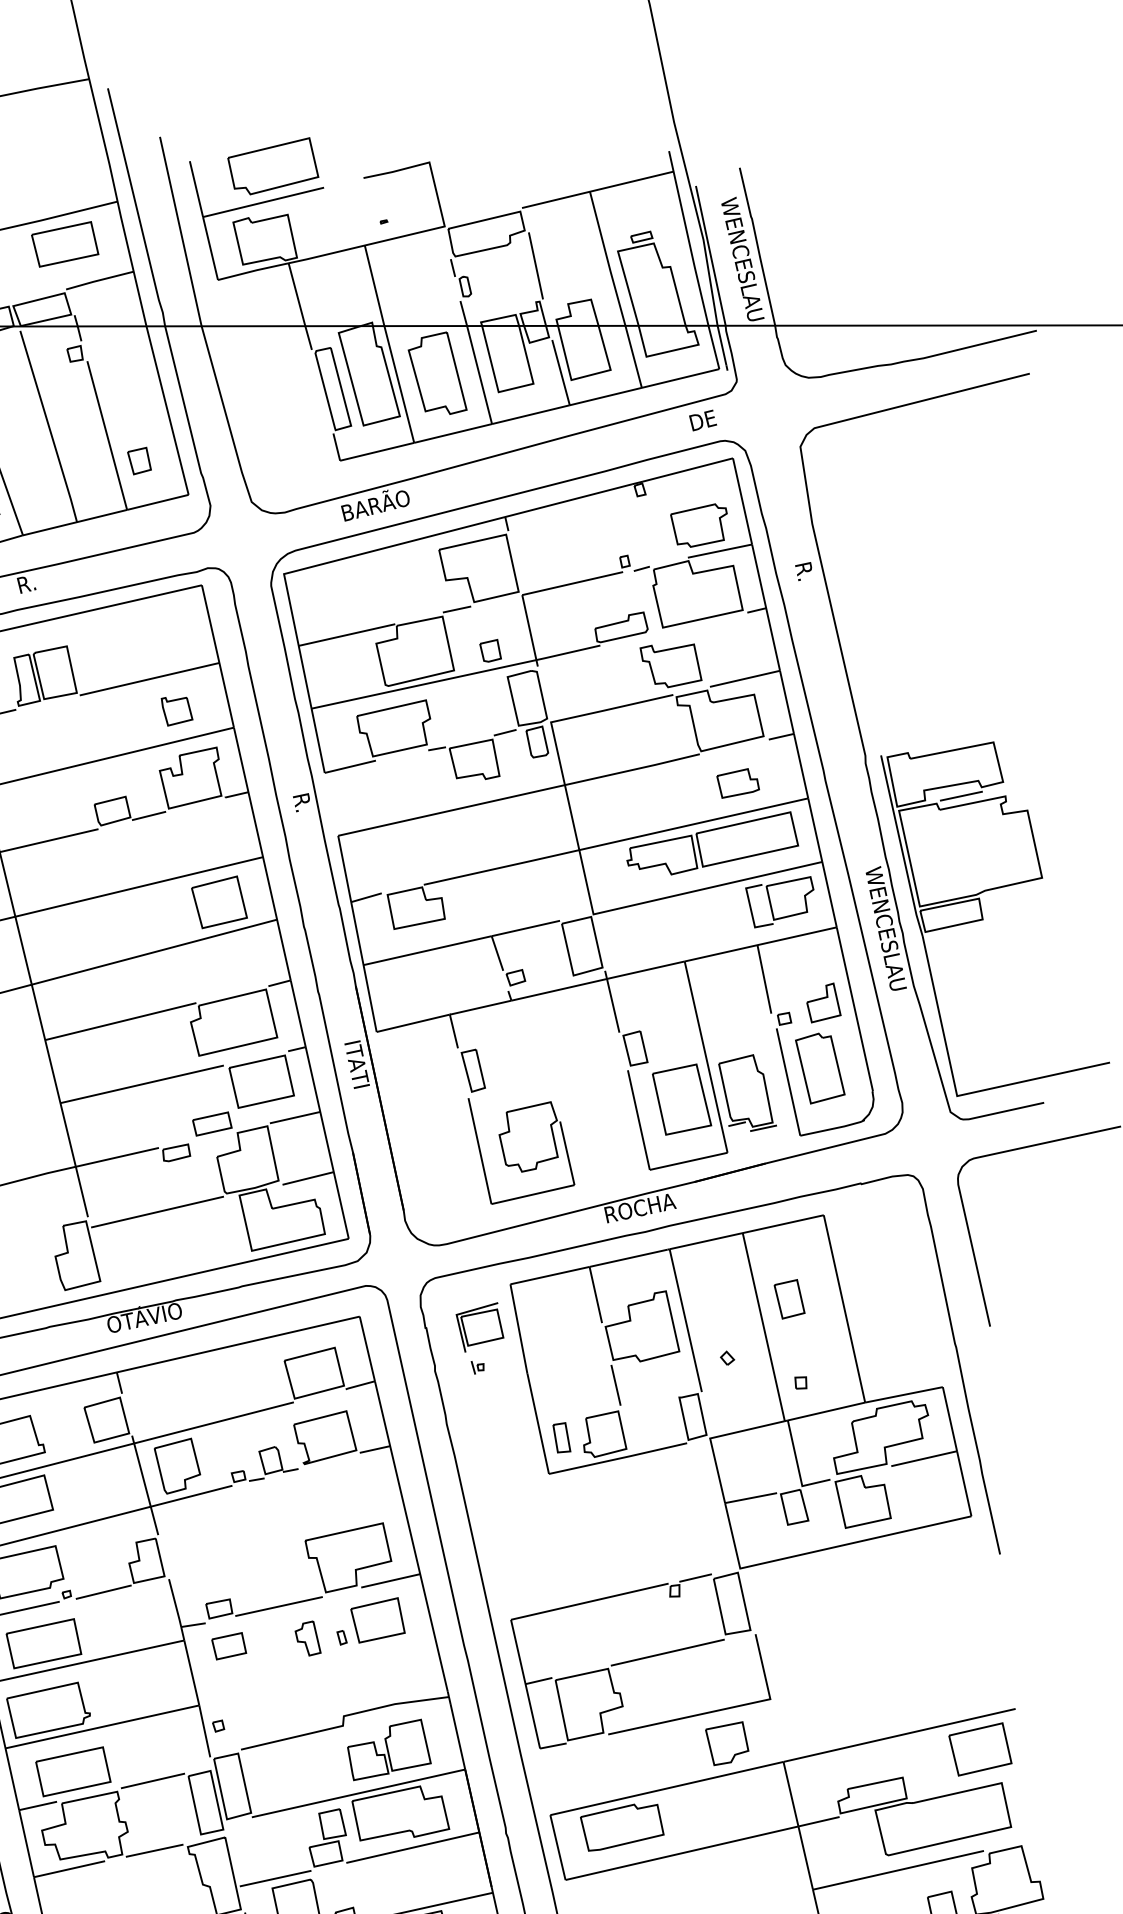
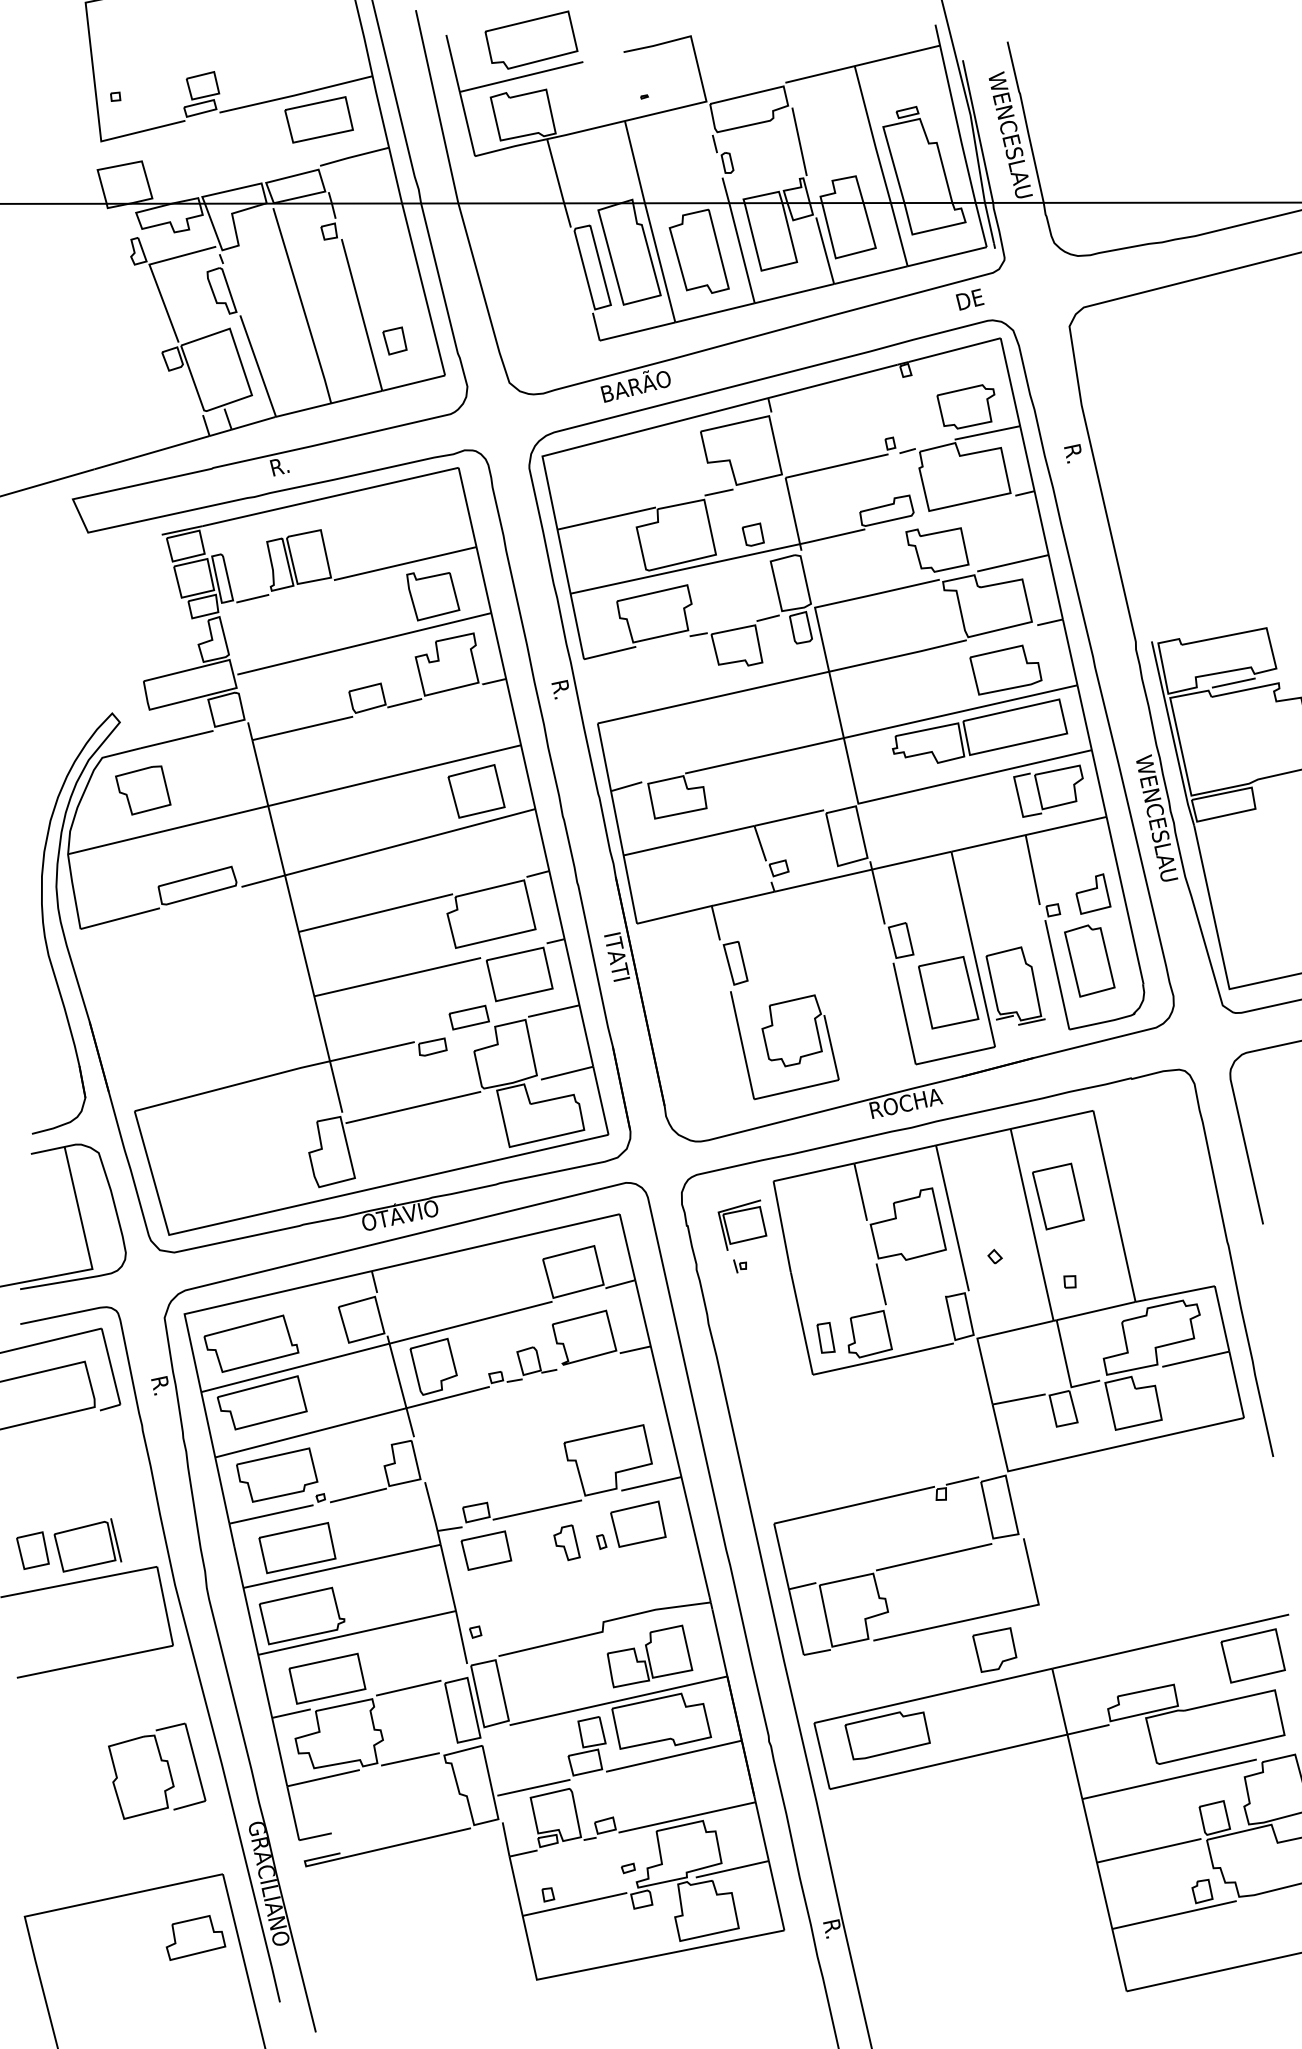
part: (177, 711) -> (433, 596), size x1.67
part: (737, 782) -> (1005, 669), size x1.67
part: (789, 1299) -> (1058, 1196), size x1.67
part: (229, 1646) -> (486, 1550), size x1.43

